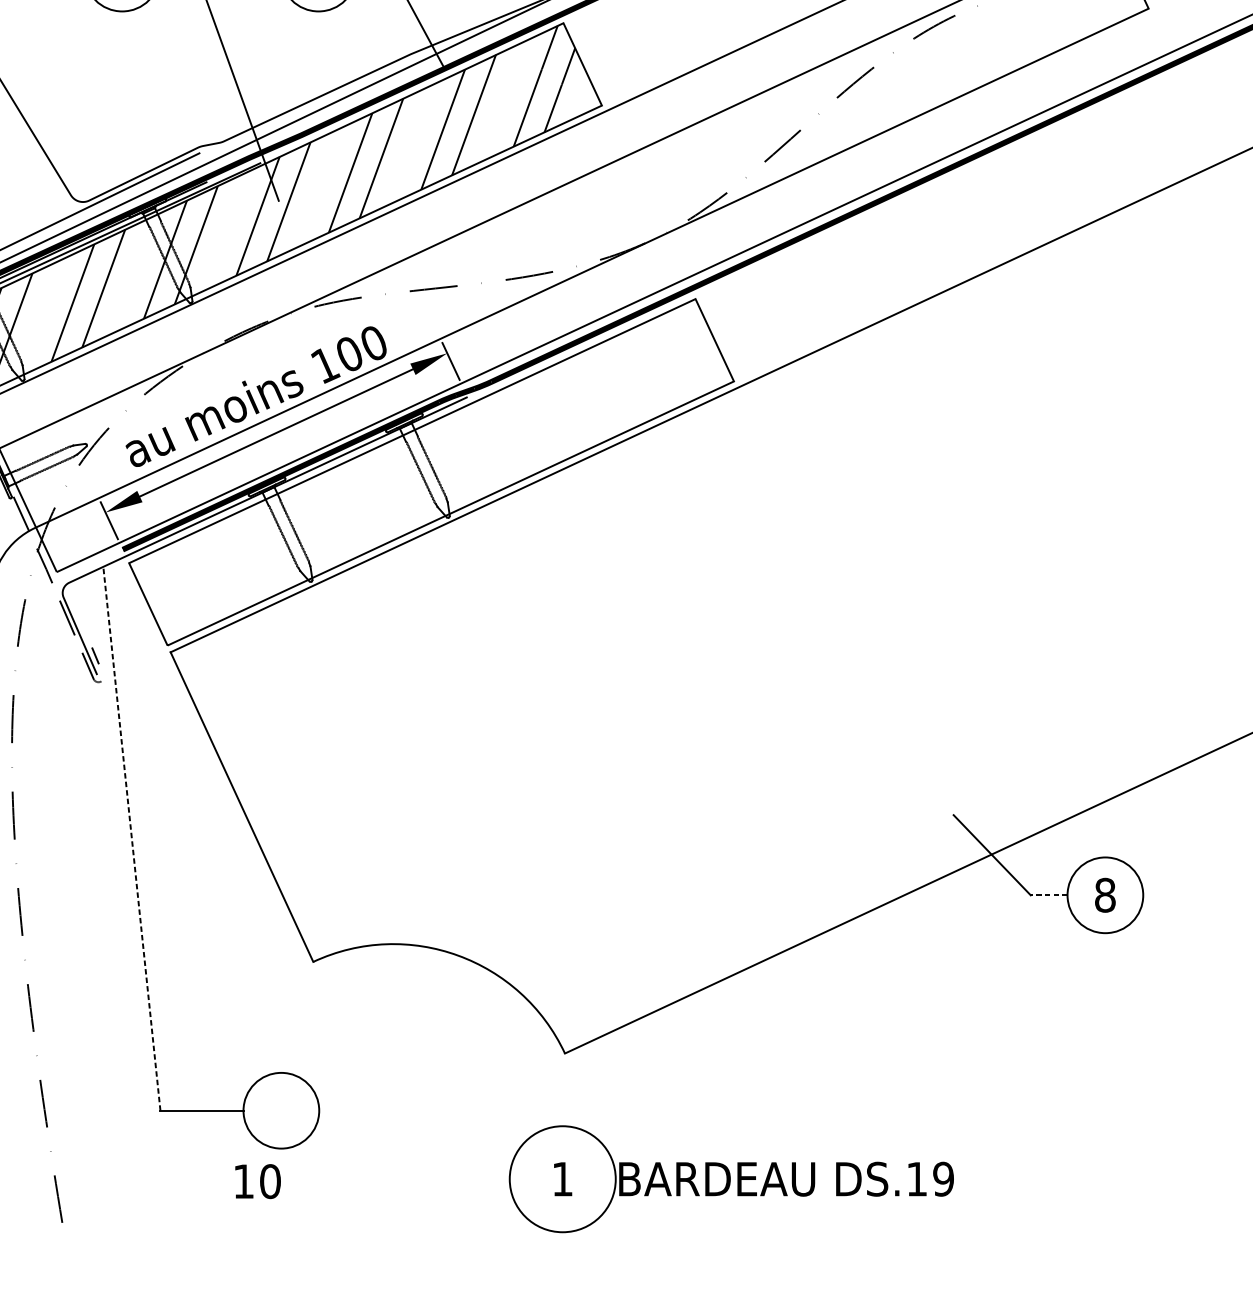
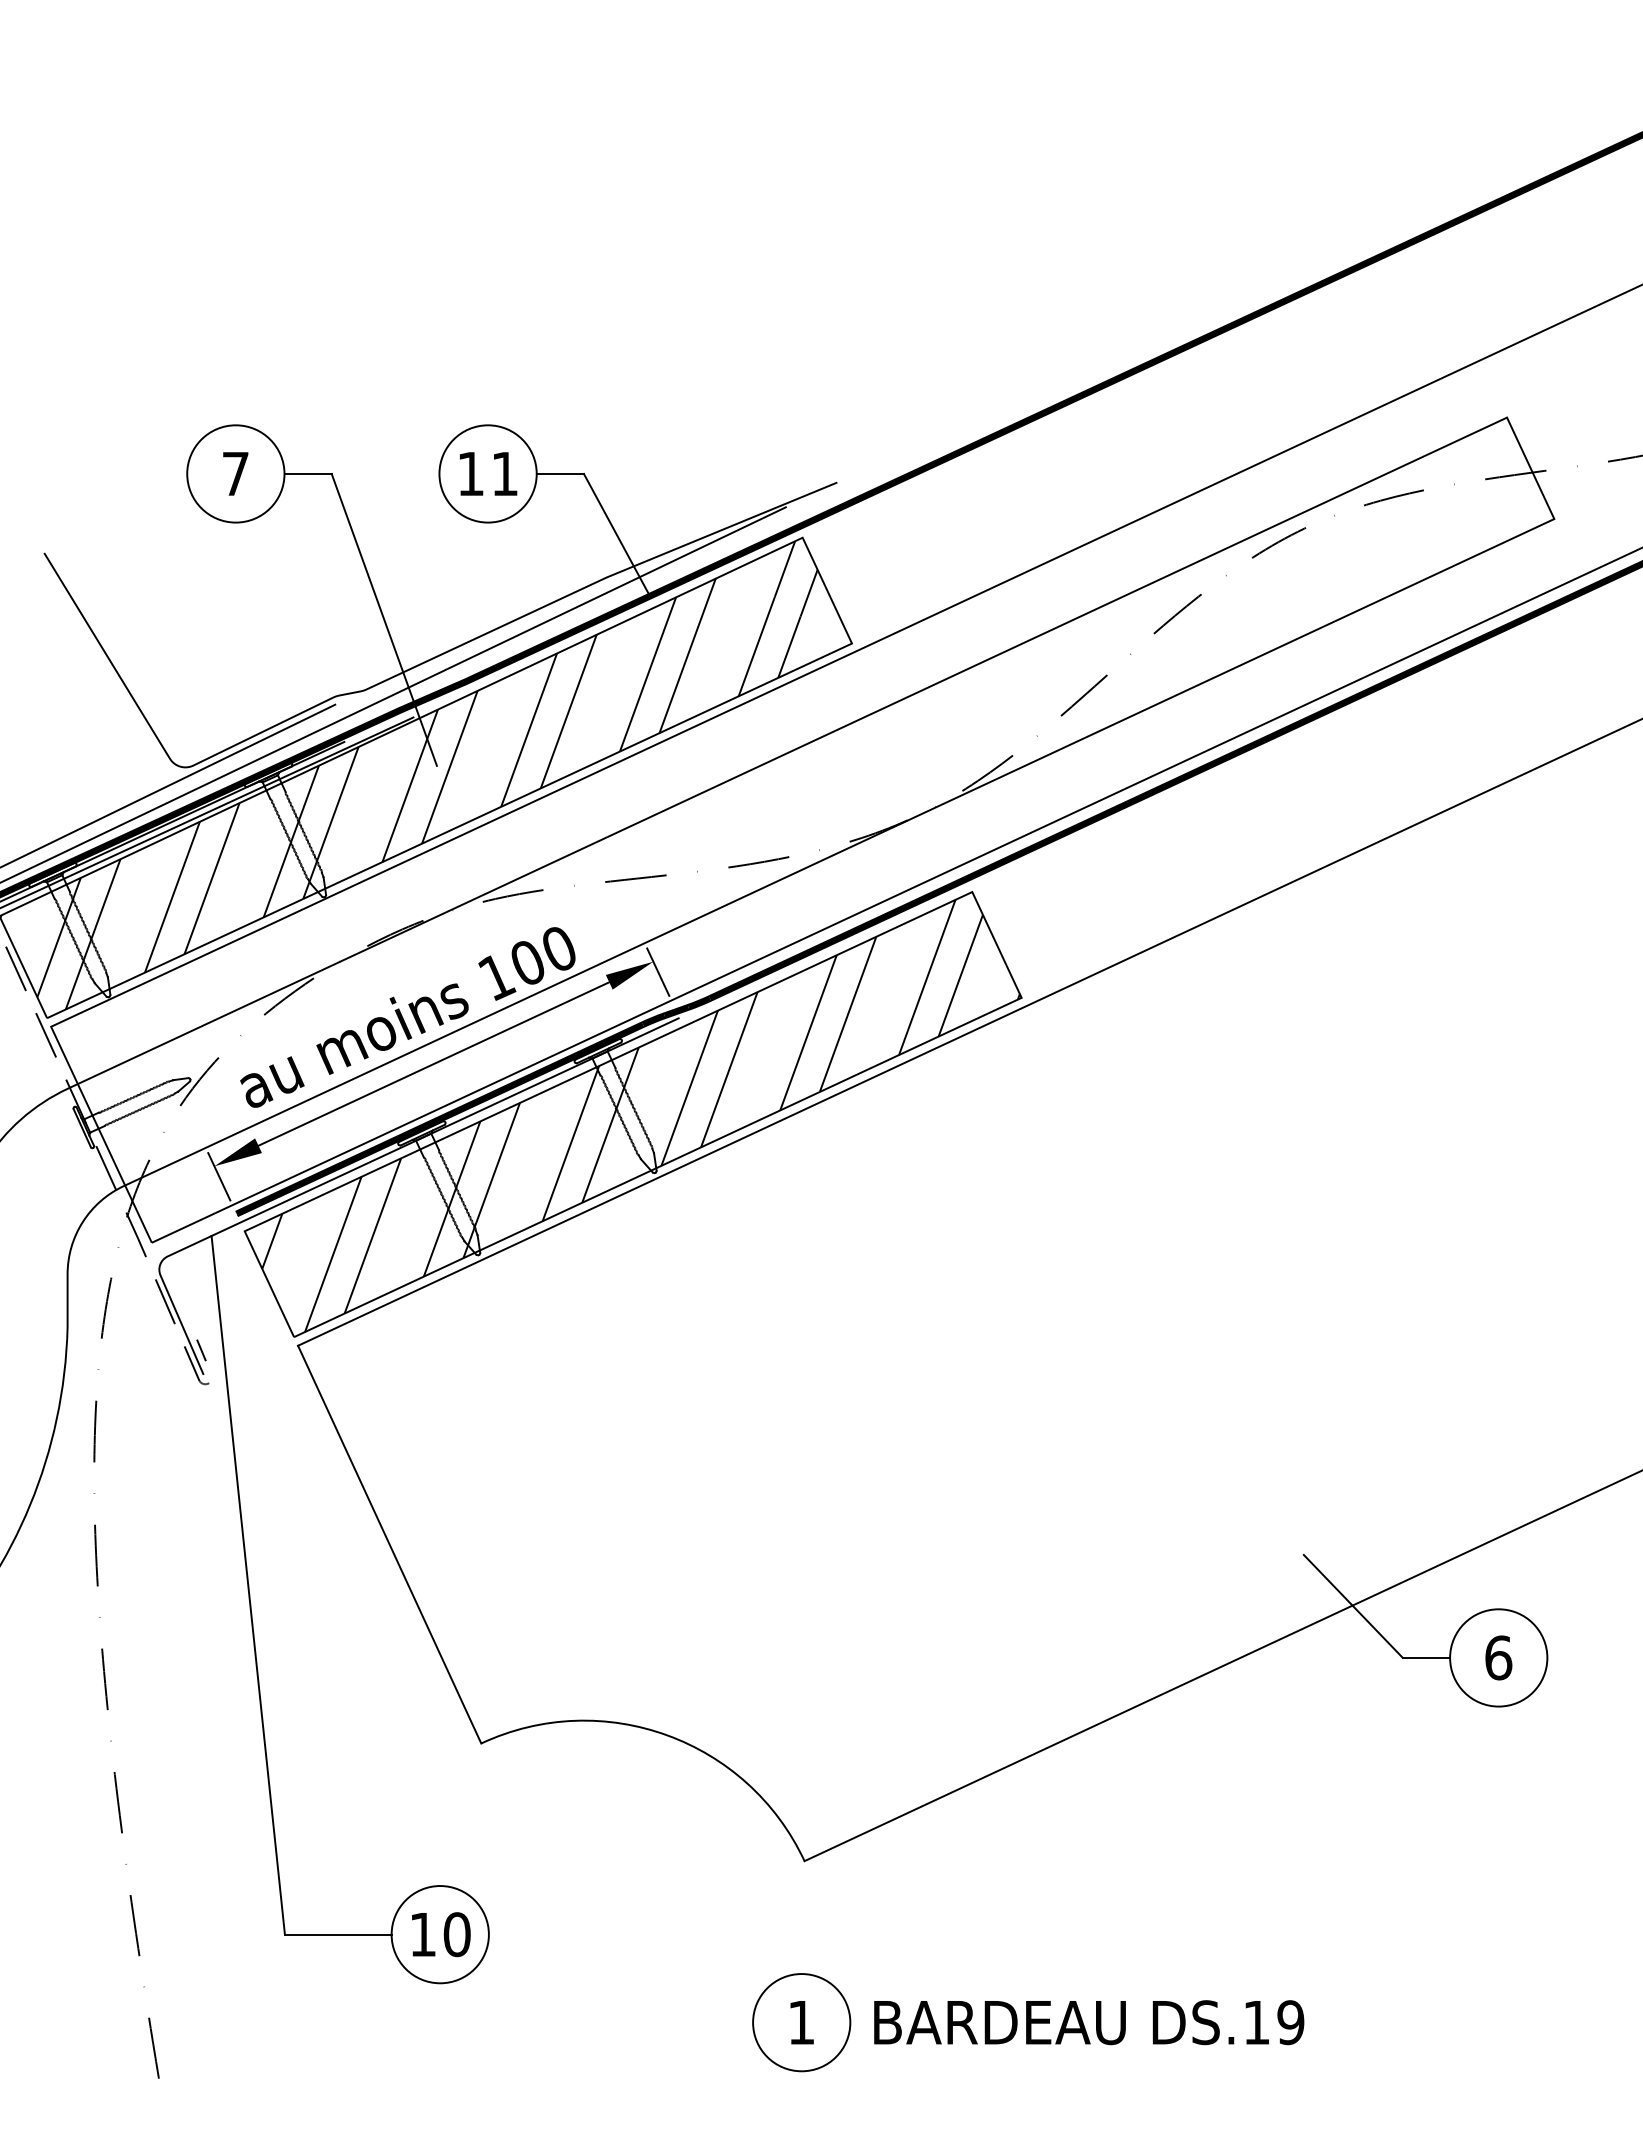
hatch: (437, 473) -> (640, 1115), added
line: (132, 838) -> (248, 1584), dashed -> solid
line: (1049, 894) -> (1426, 1657), dashed -> solid
text: (1105, 894) -> (1498, 1657), 8 -> 6
circle: (562, 1179) -> (801, 2022), size x0.71
text: (258, 1181) -> (441, 1934), moved

